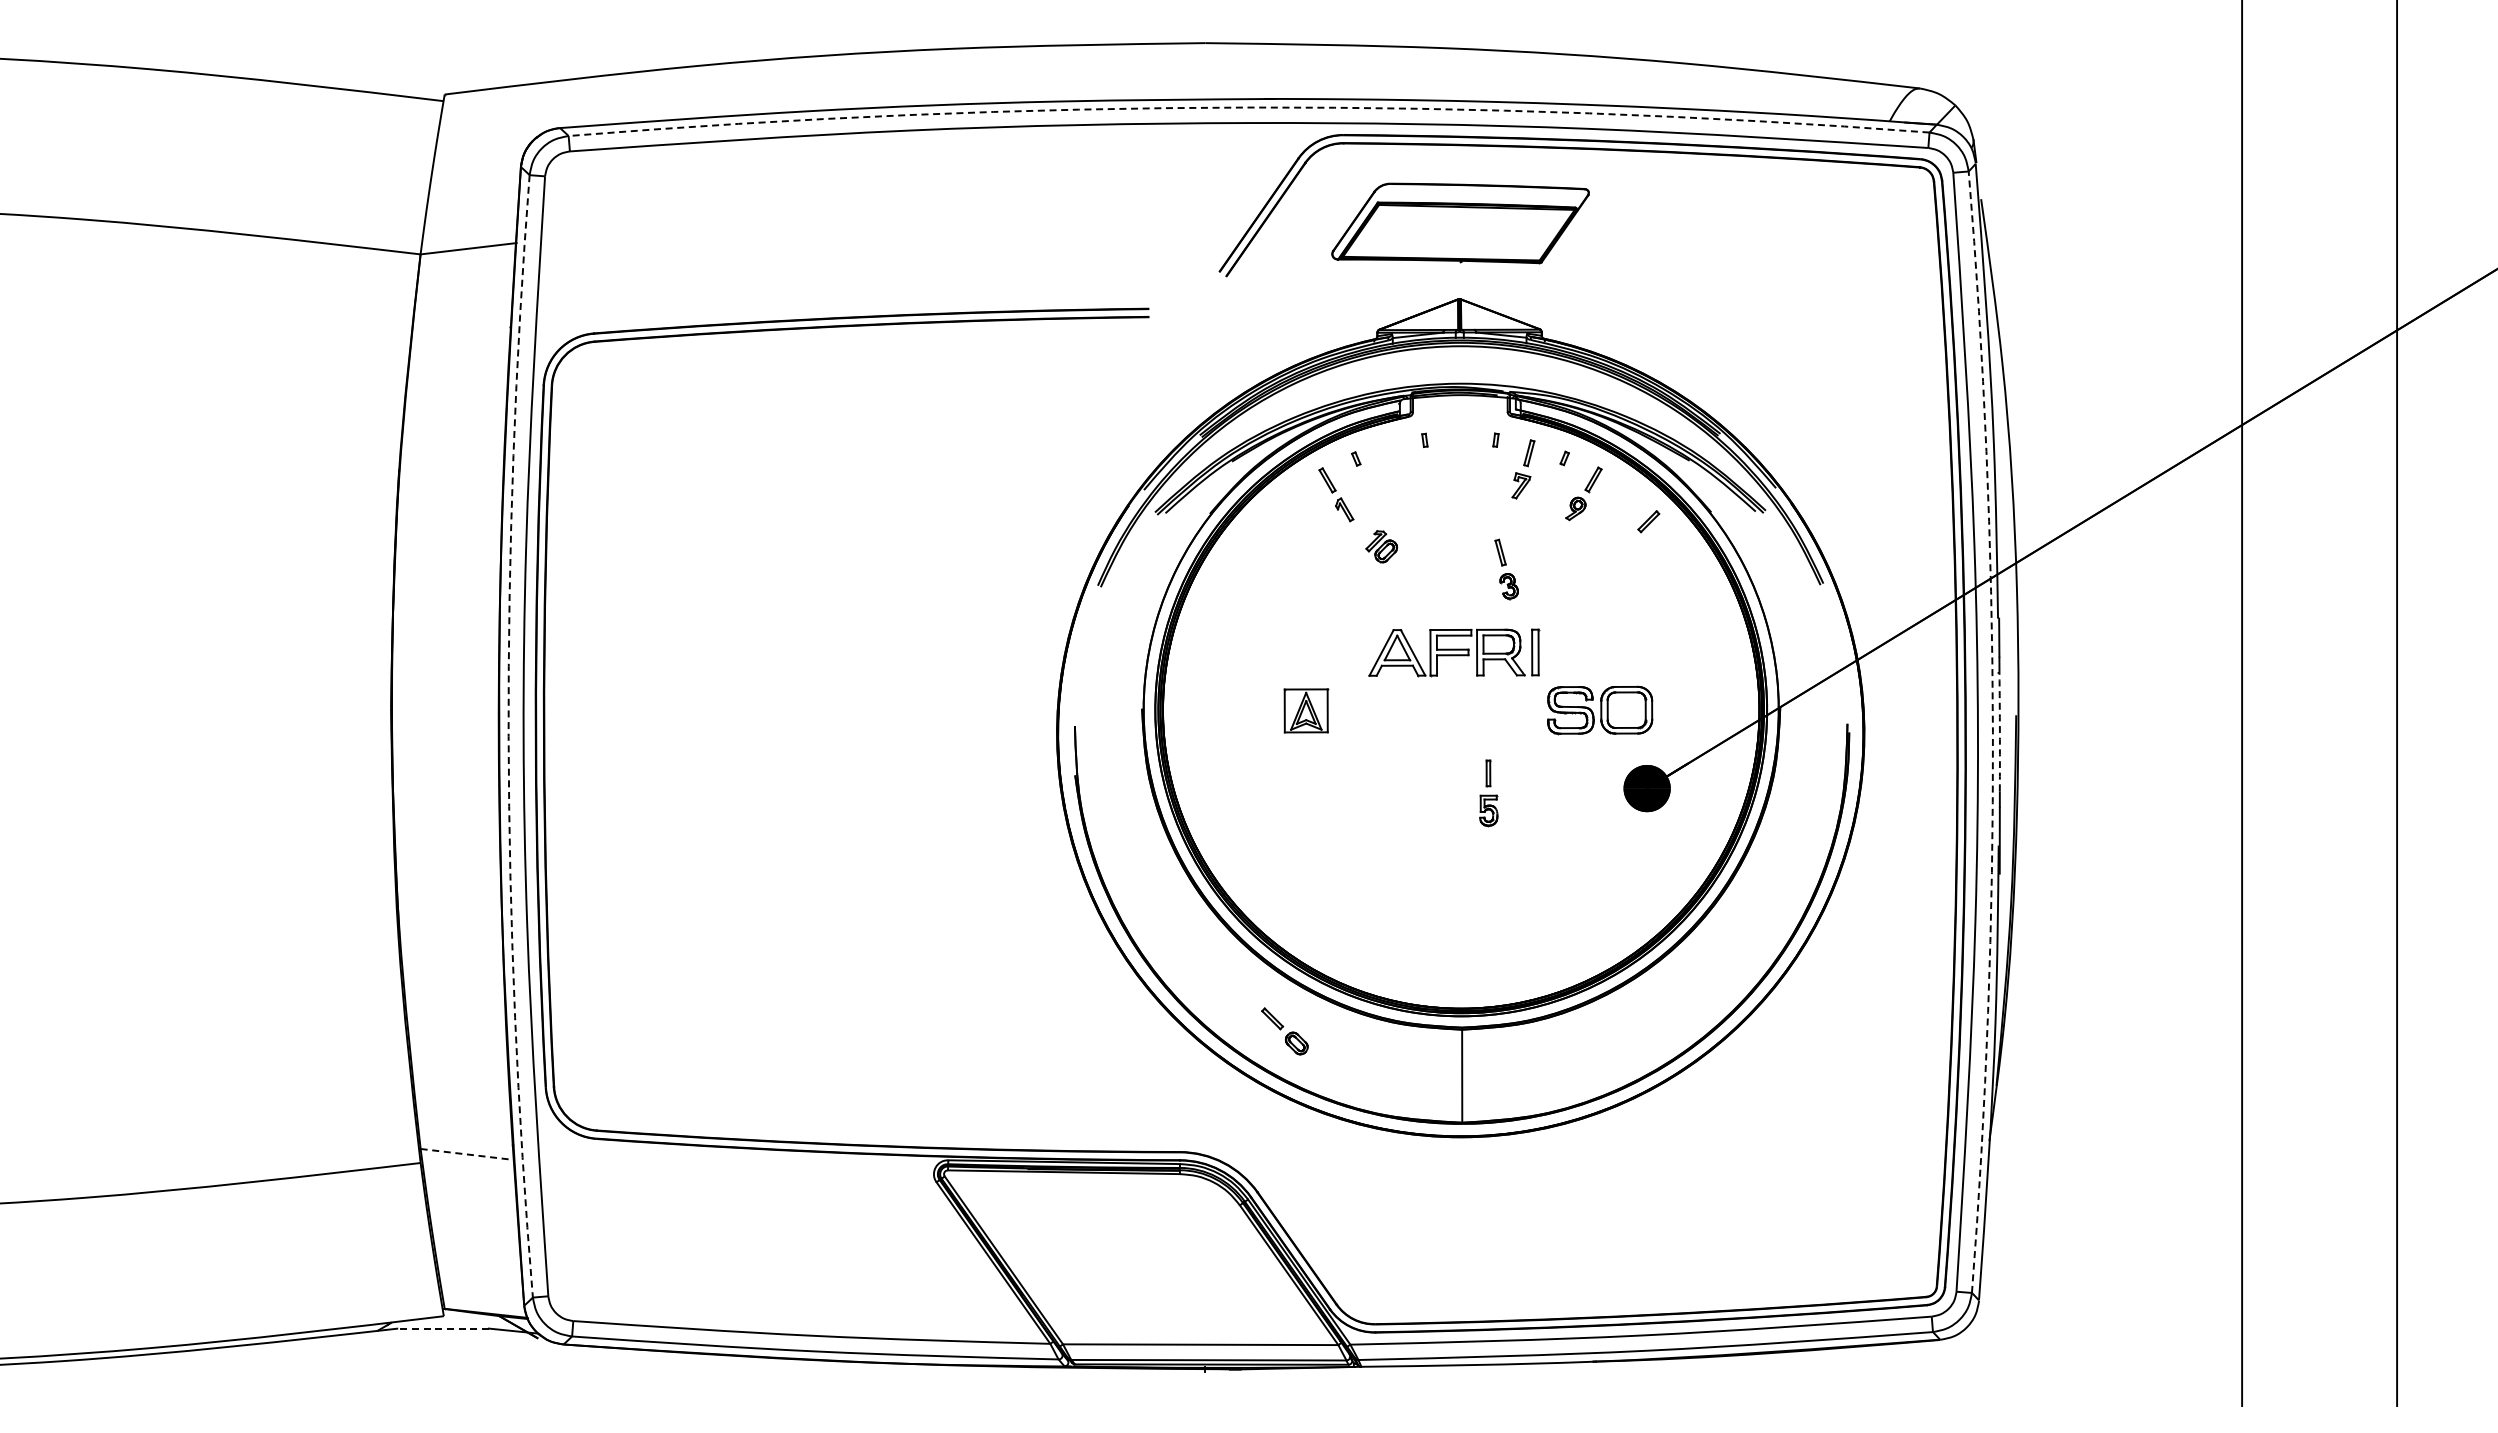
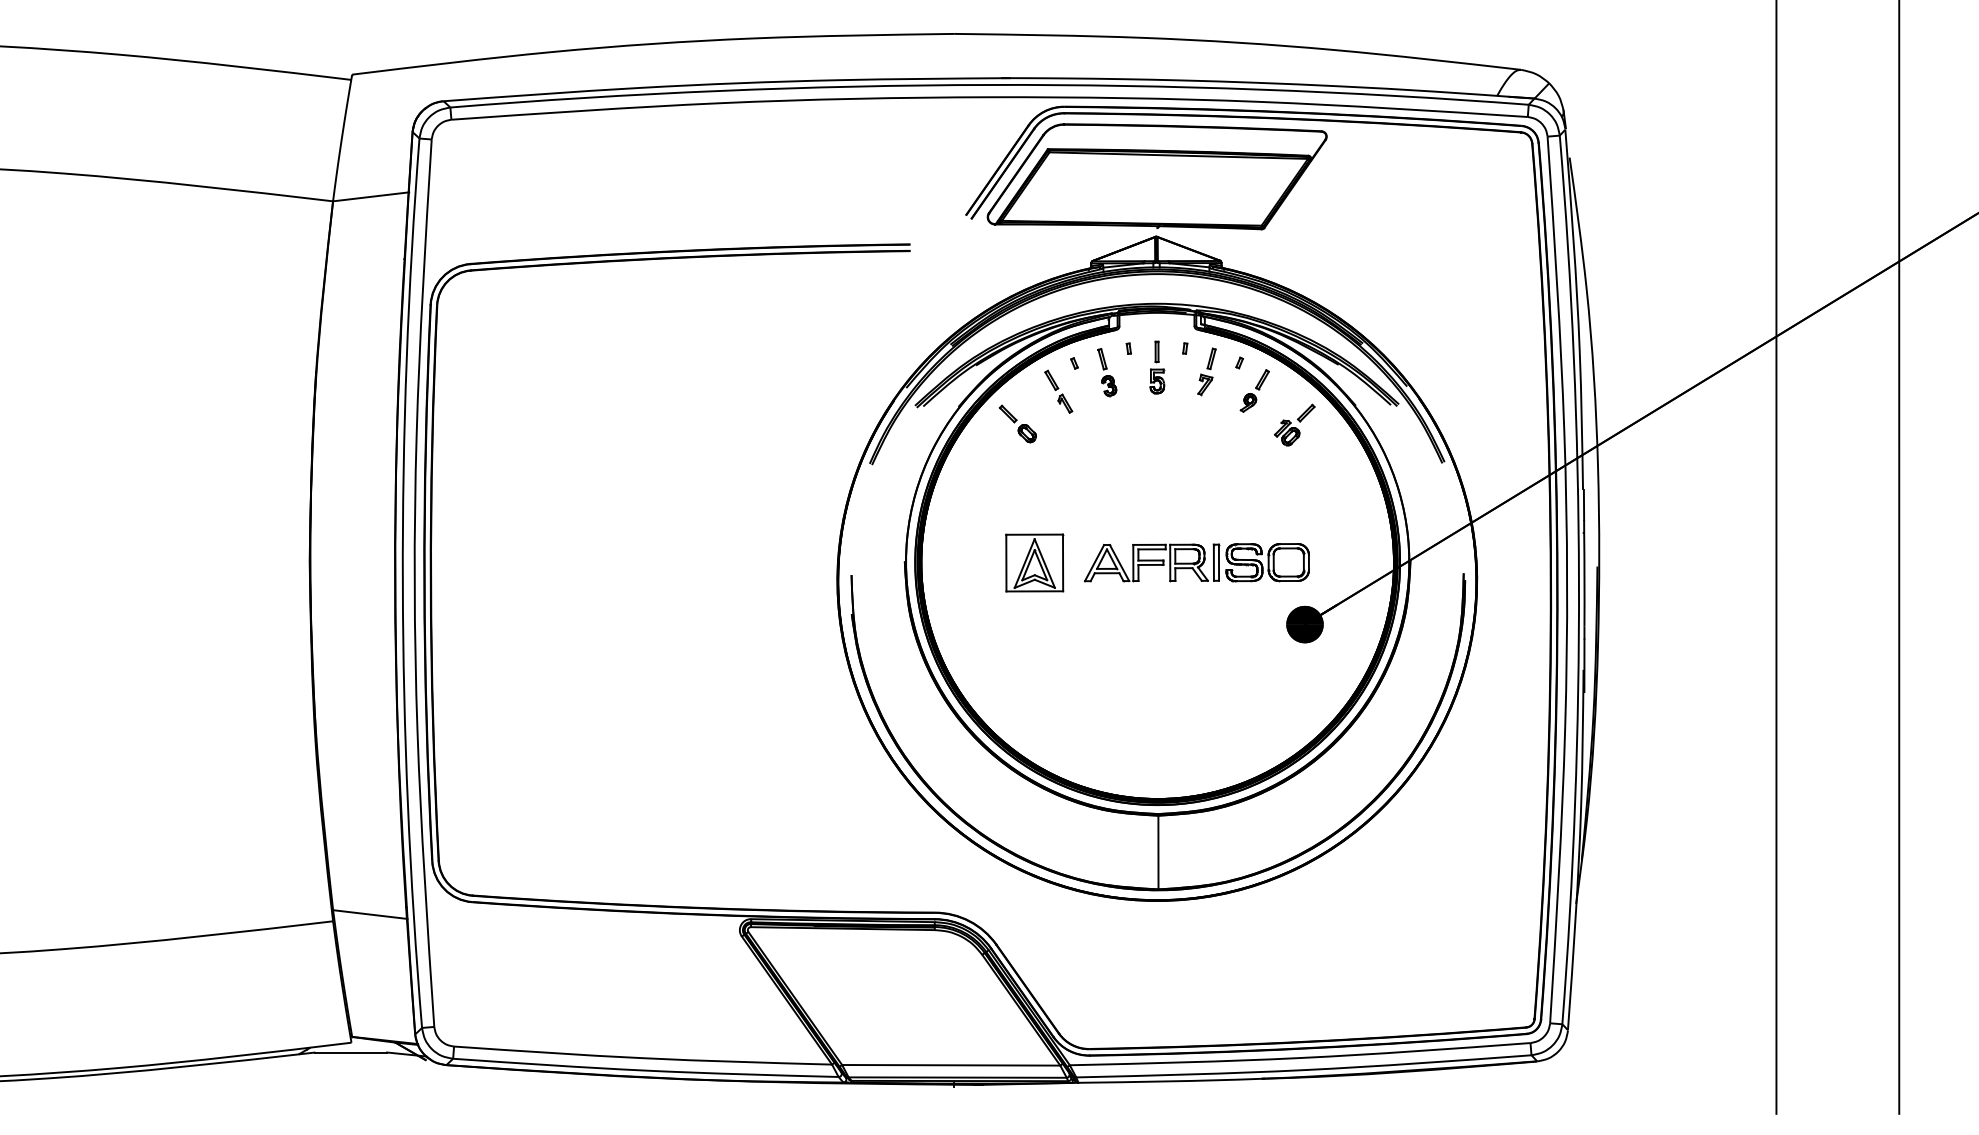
arc: (1249, 107) -> (989, 84), dashed -> solid
part: (1460, 223) -> (1157, 176), size x1.67
part: (1381, 546) -> (1287, 432), moved
part: (1506, 569) -> (1107, 372), moved
part: (1454, 652) -> (1152, 562), moved
part: (1306, 710) -> (1035, 562), size x1.67
arc: (1992, 732) -> (1578, 580), dashed -> solid
arc: (1999, 732) -> (1584, 580), dashed -> solid
arc: (508, 736) -> (402, 583), dashed -> solid
part: (1488, 793) -> (1157, 367), moved
part: (1284, 1031) -> (1017, 424), moved
line: (468, 1154) -> (371, 914), dashed -> solid
line: (443, 1328) -> (351, 1052), dashed -> solid

